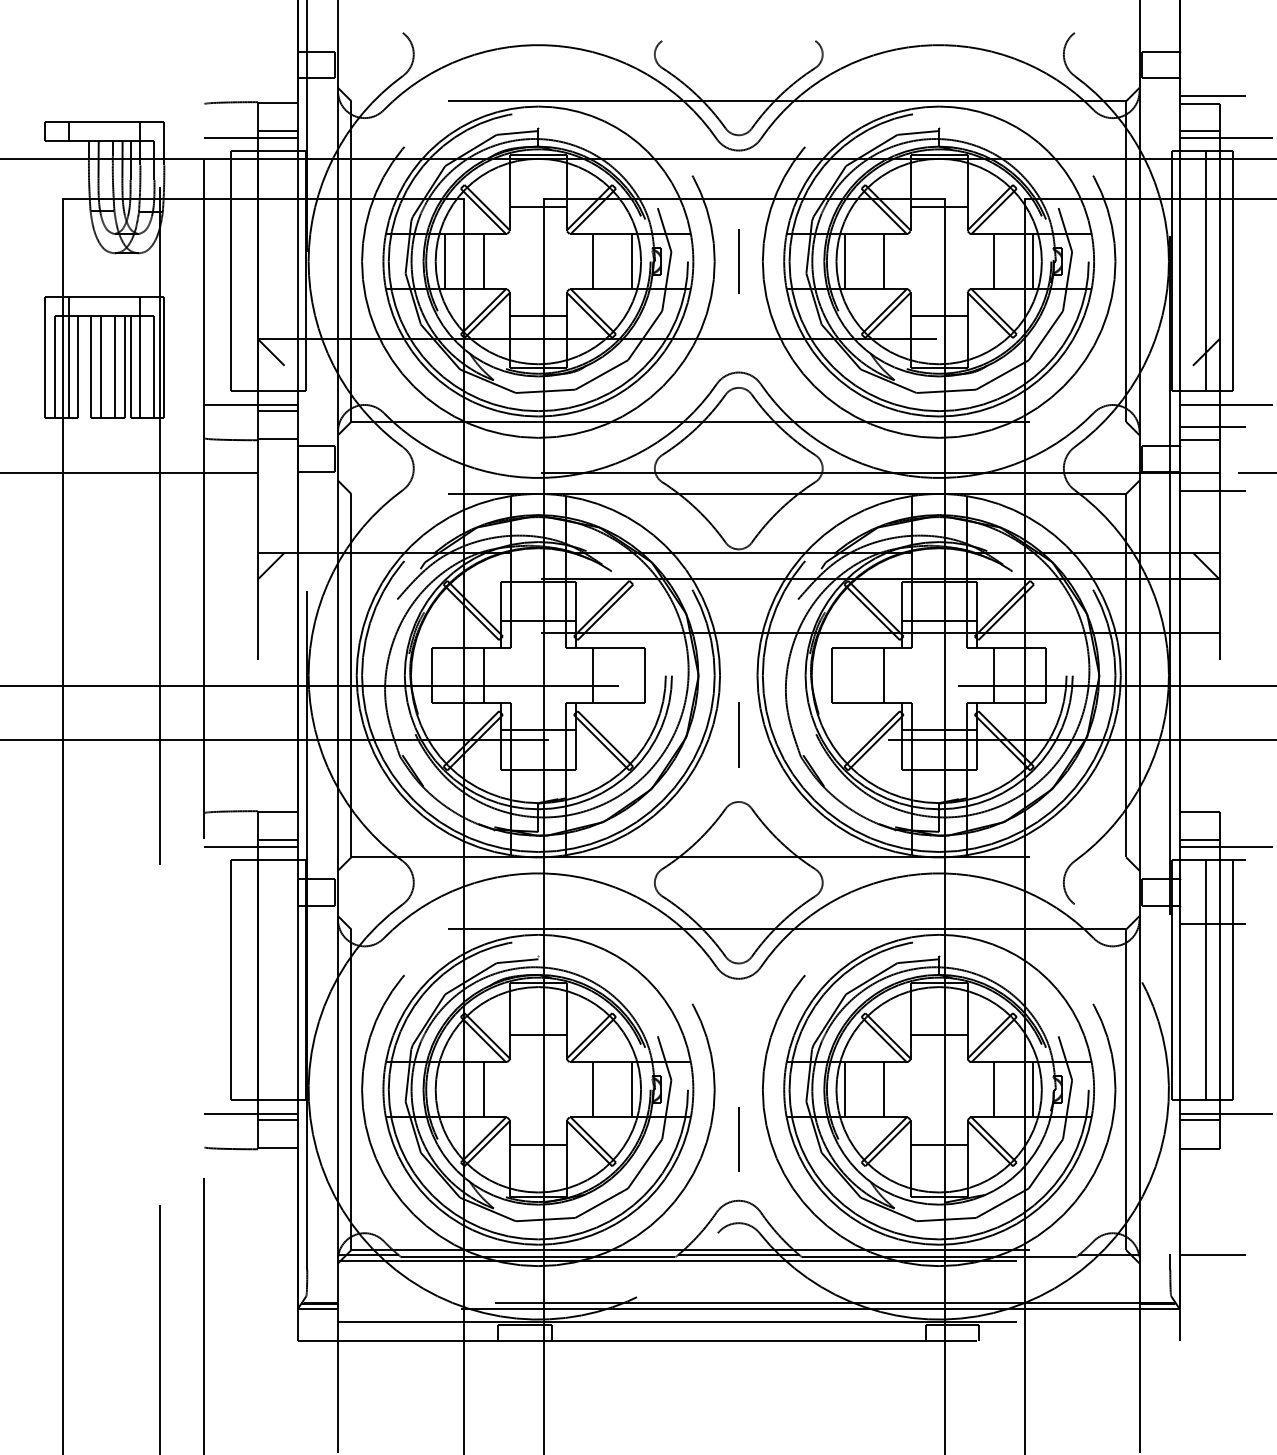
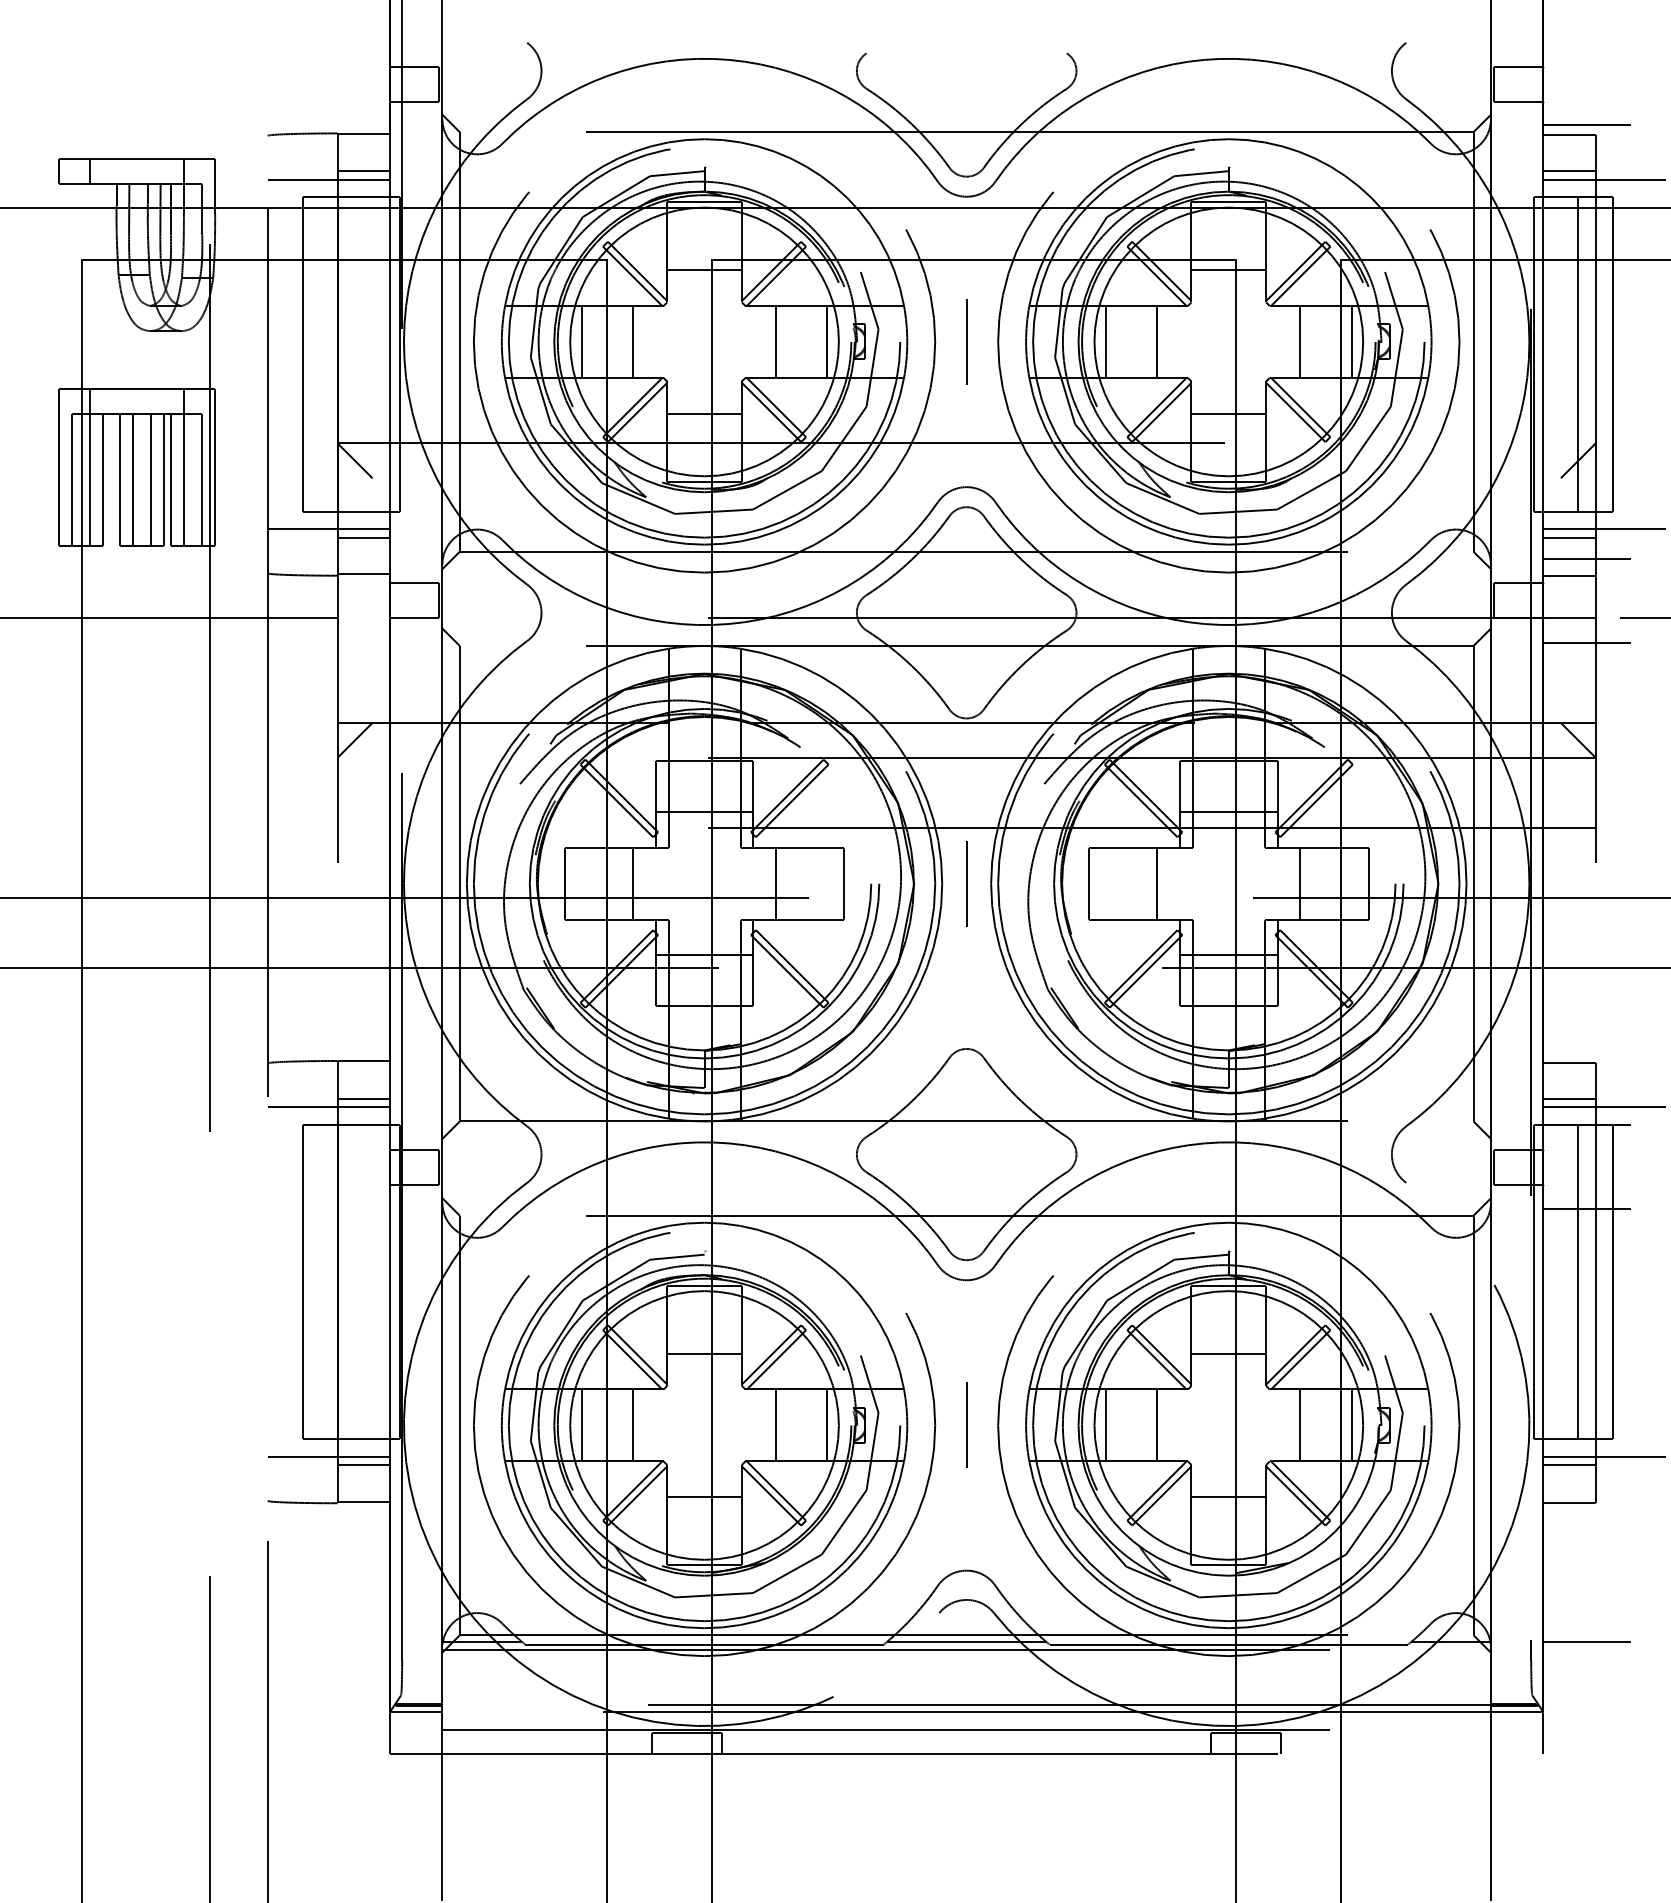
line: (1199, 411) -> (1569, 538), added
line: (738, 735) -> (966, 883), moved
line: (444, 1089) -> (581, 1425), added
line: (738, 1138) -> (966, 1424), moved

